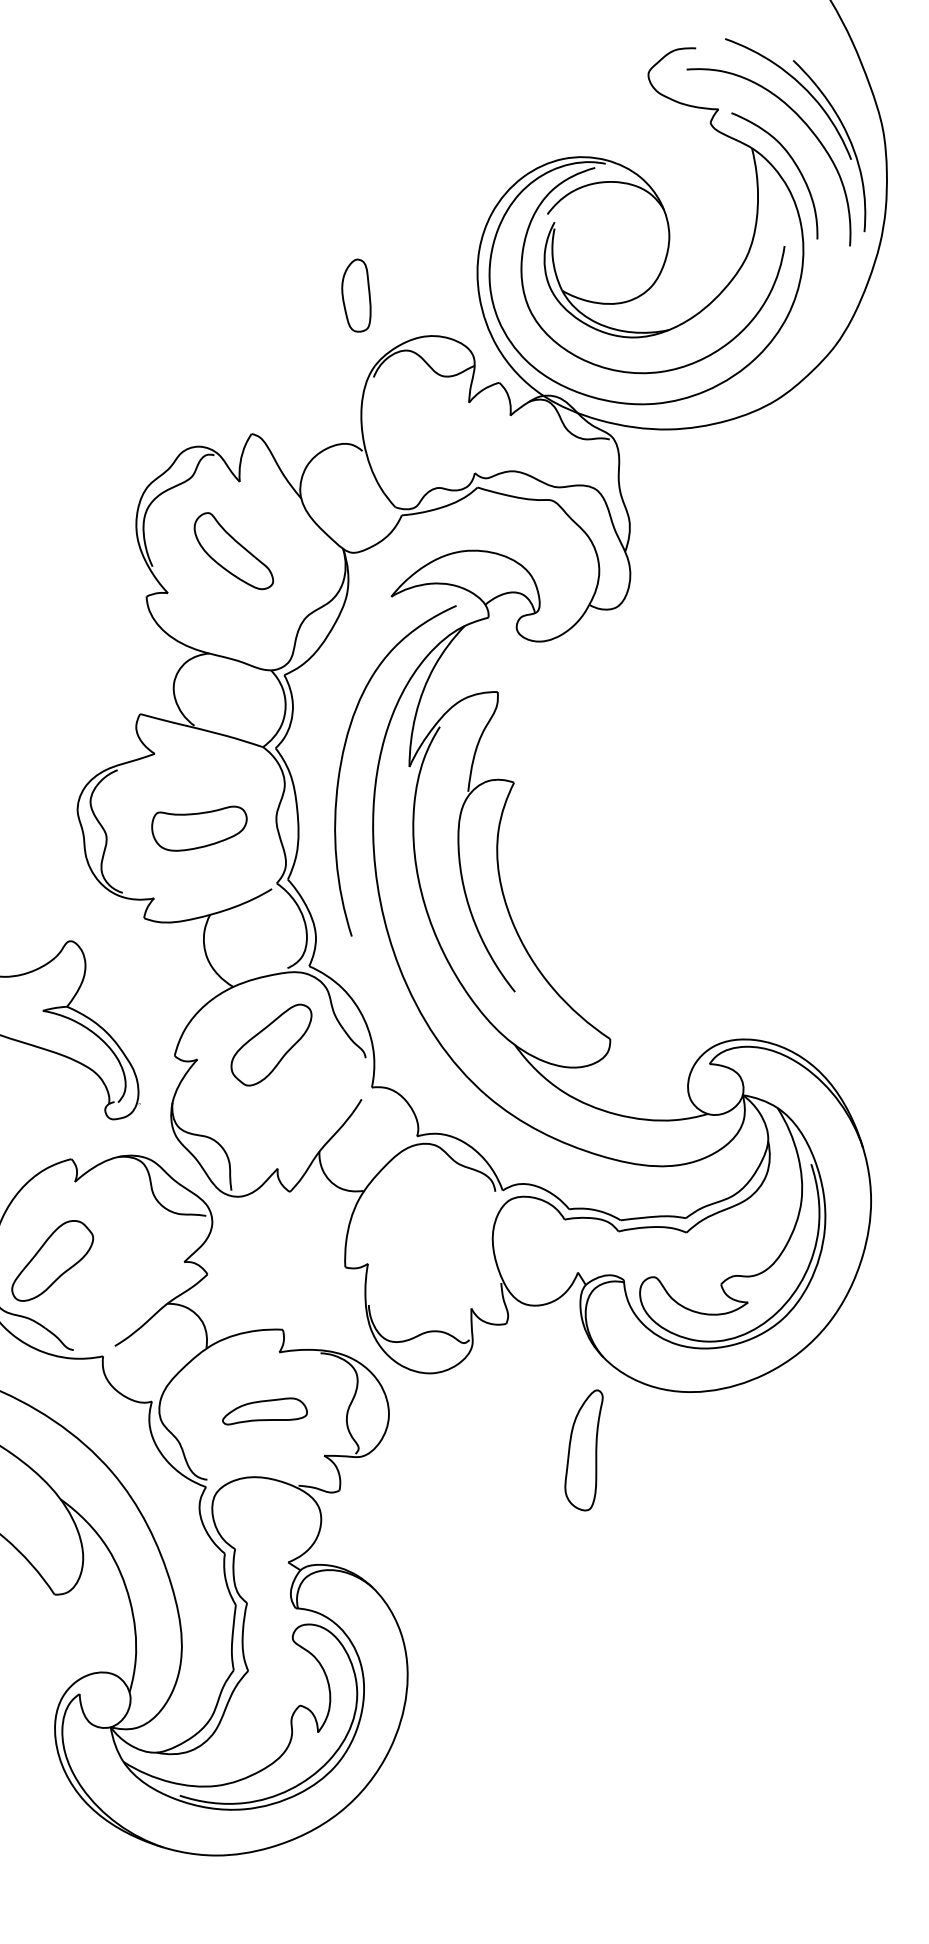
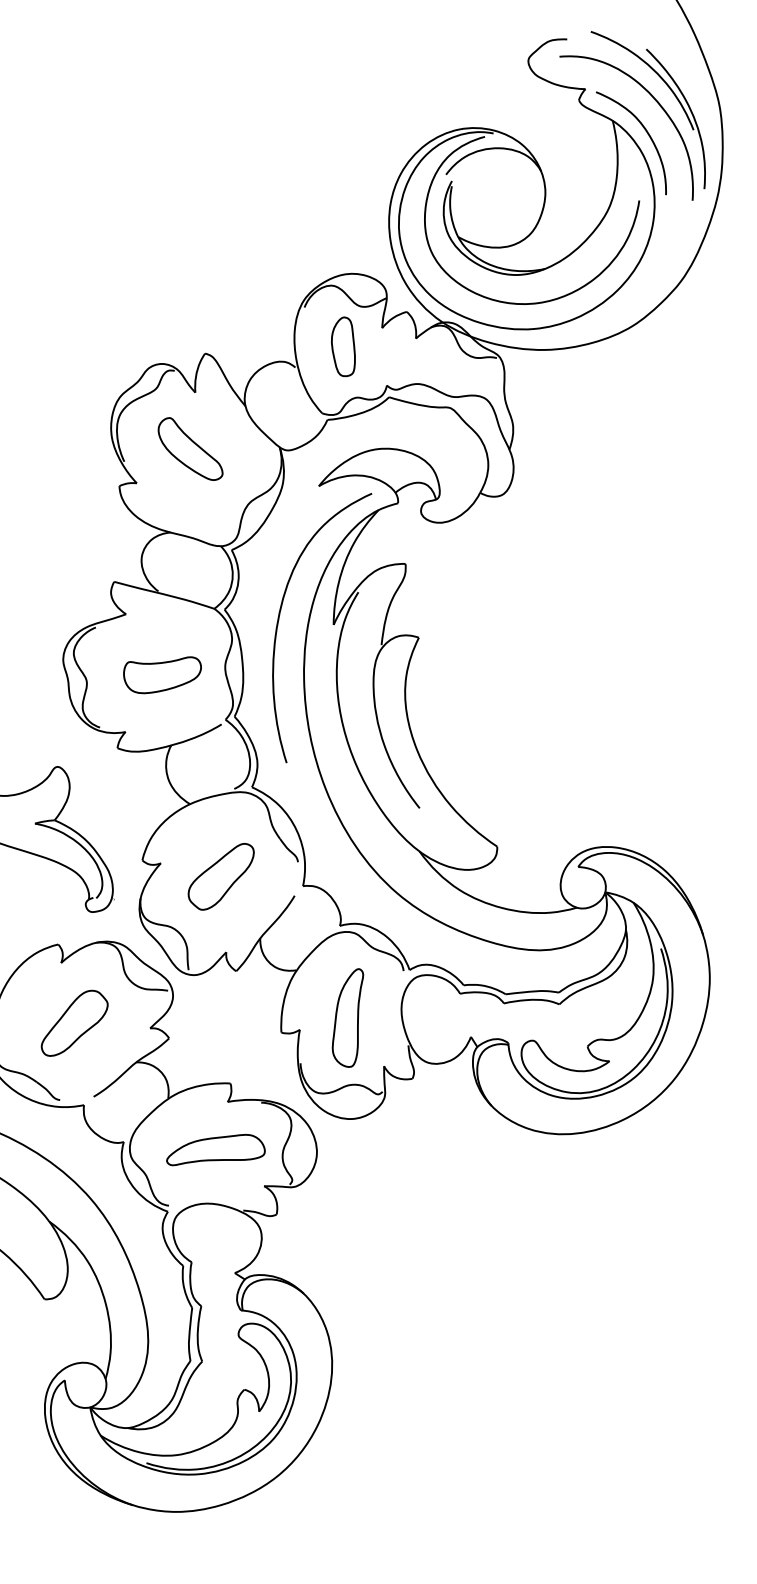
part: (356, 295) -> (343, 346), moved
part: (271, 1044) -> (221, 876), moved
part: (52, 1260) -> (74, 1022), moved
part: (264, 1411) -> (215, 1150), size x1.43
part: (583, 1450) -> (347, 1018), moved

